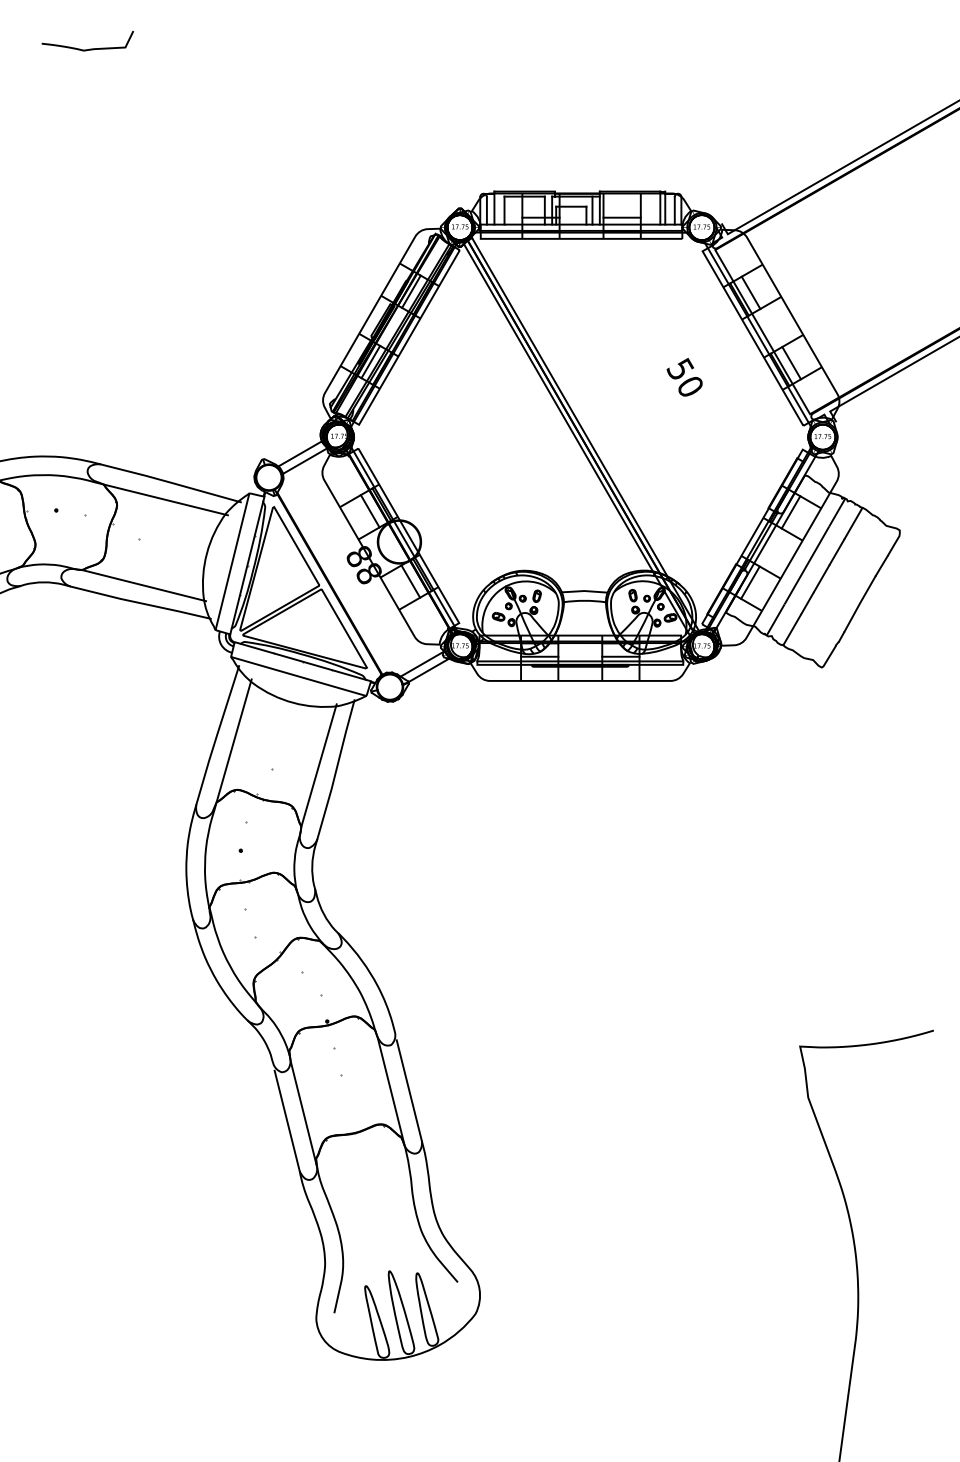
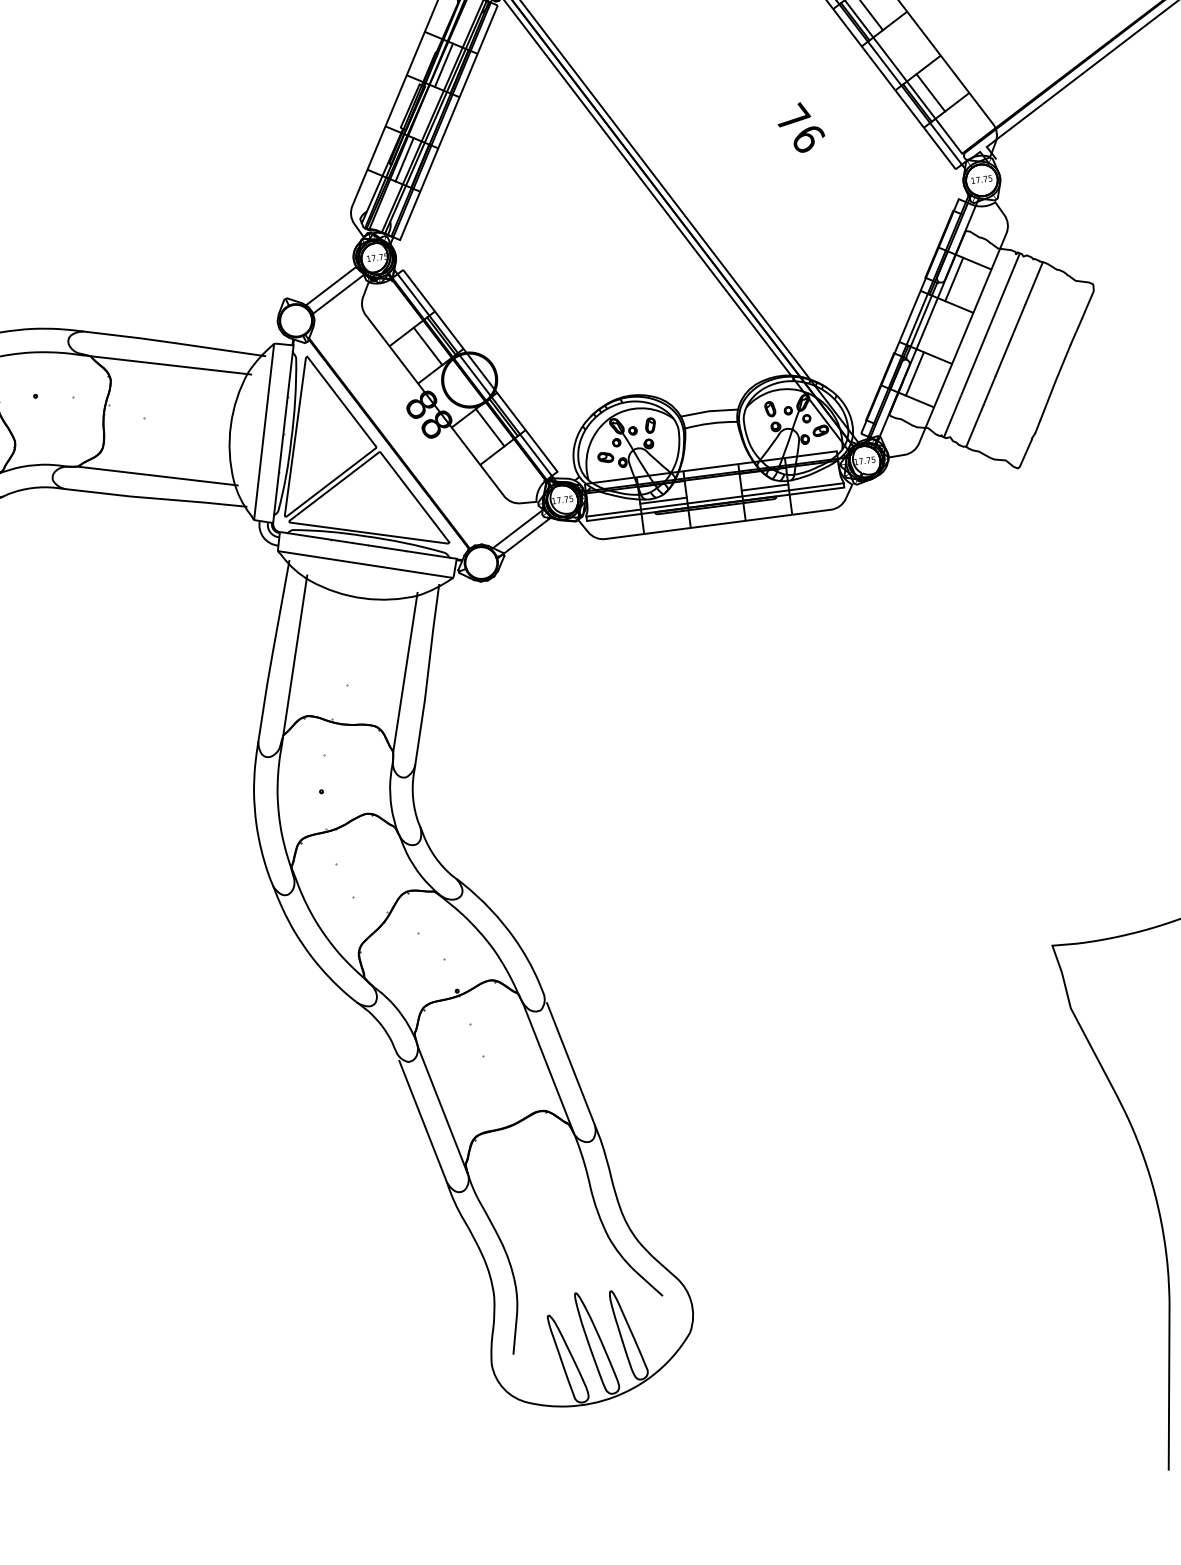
text: (685, 377) -> (800, 127), 50 -> 76

